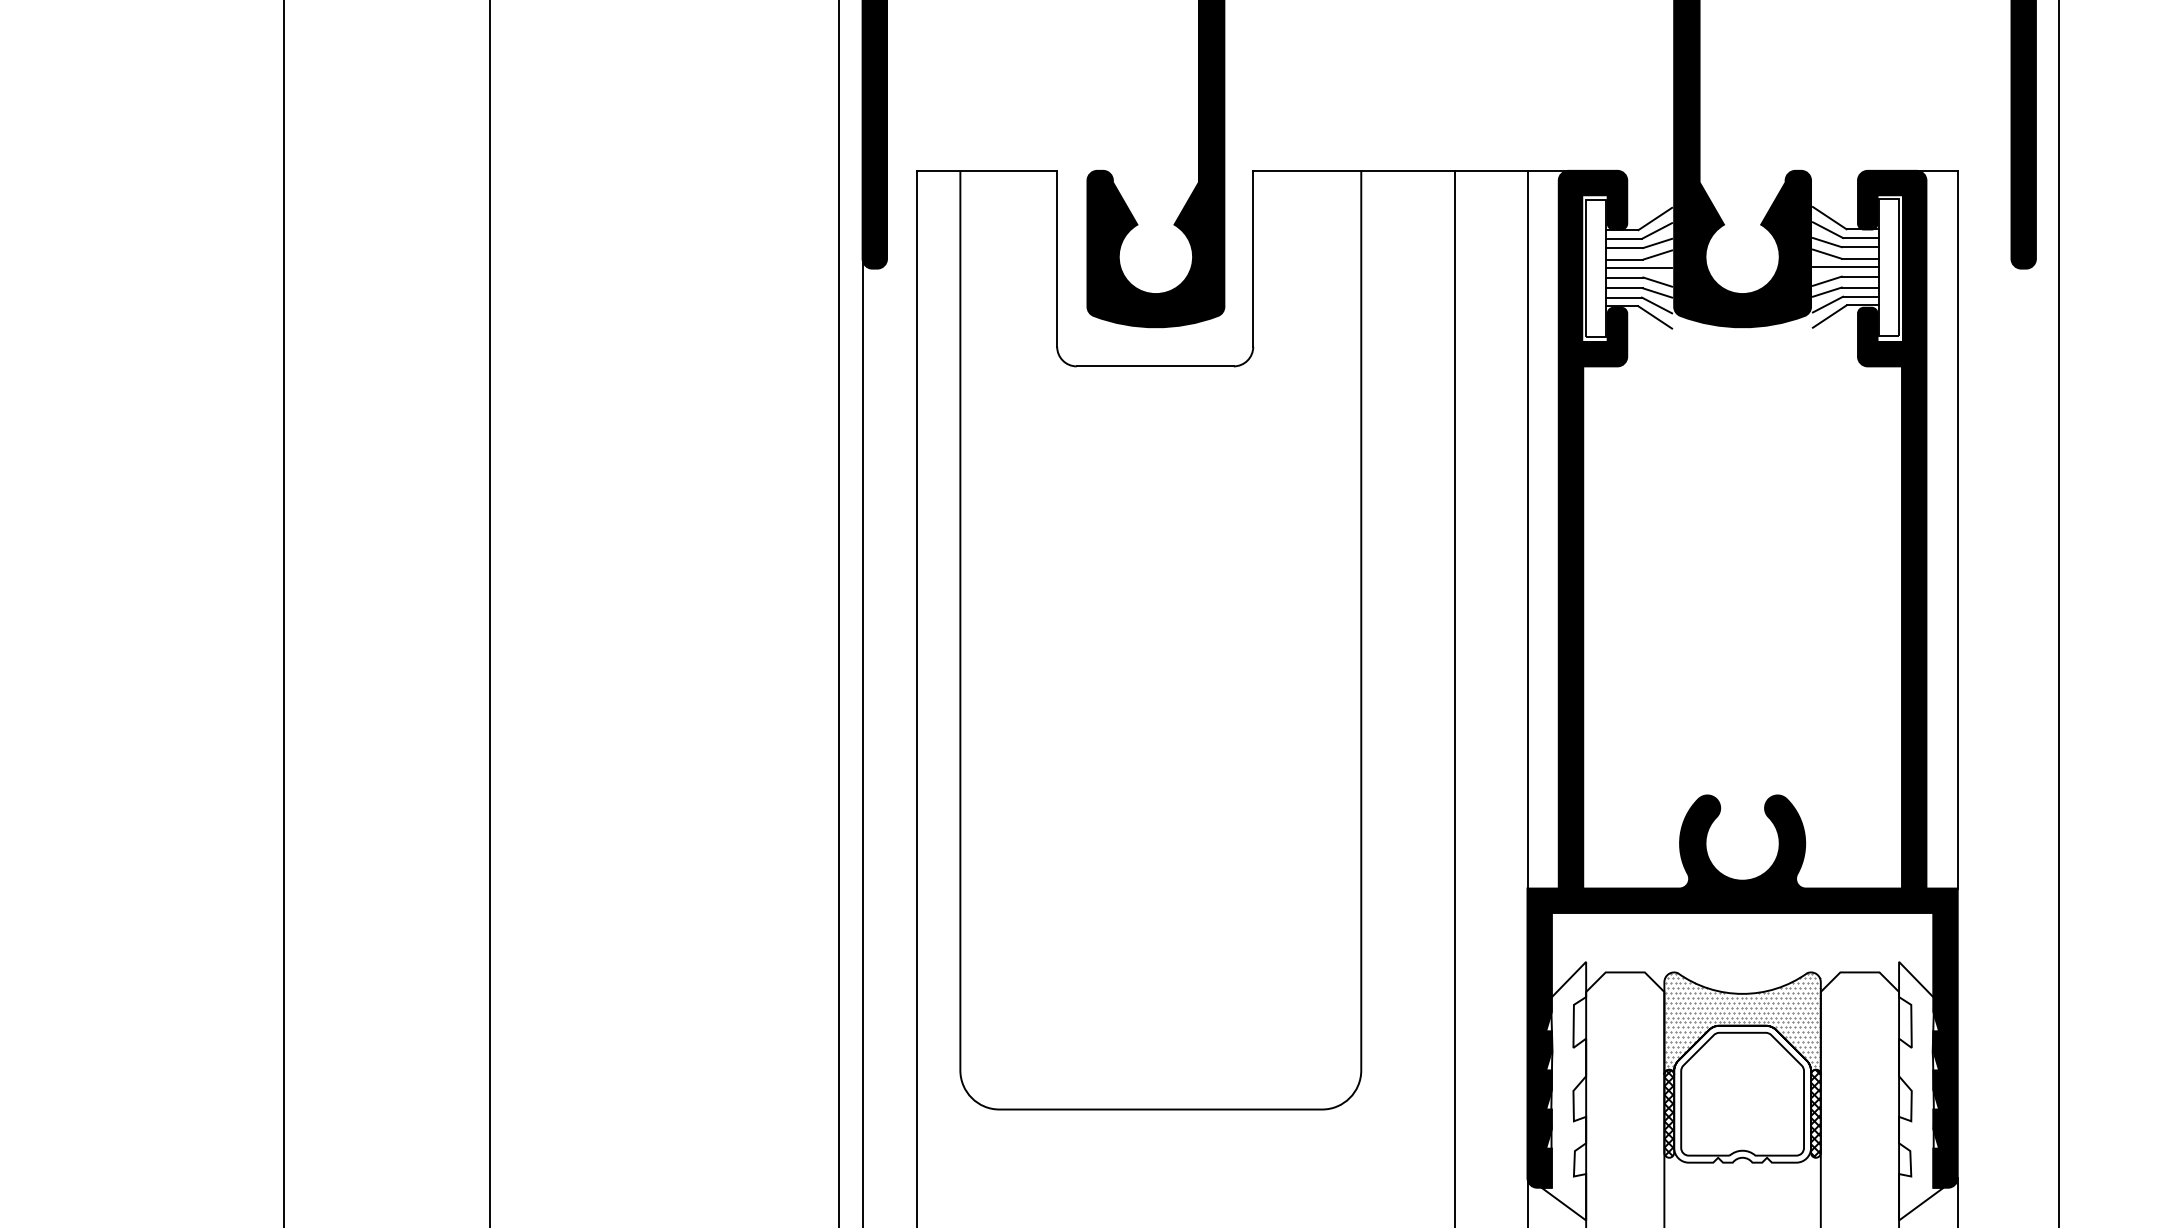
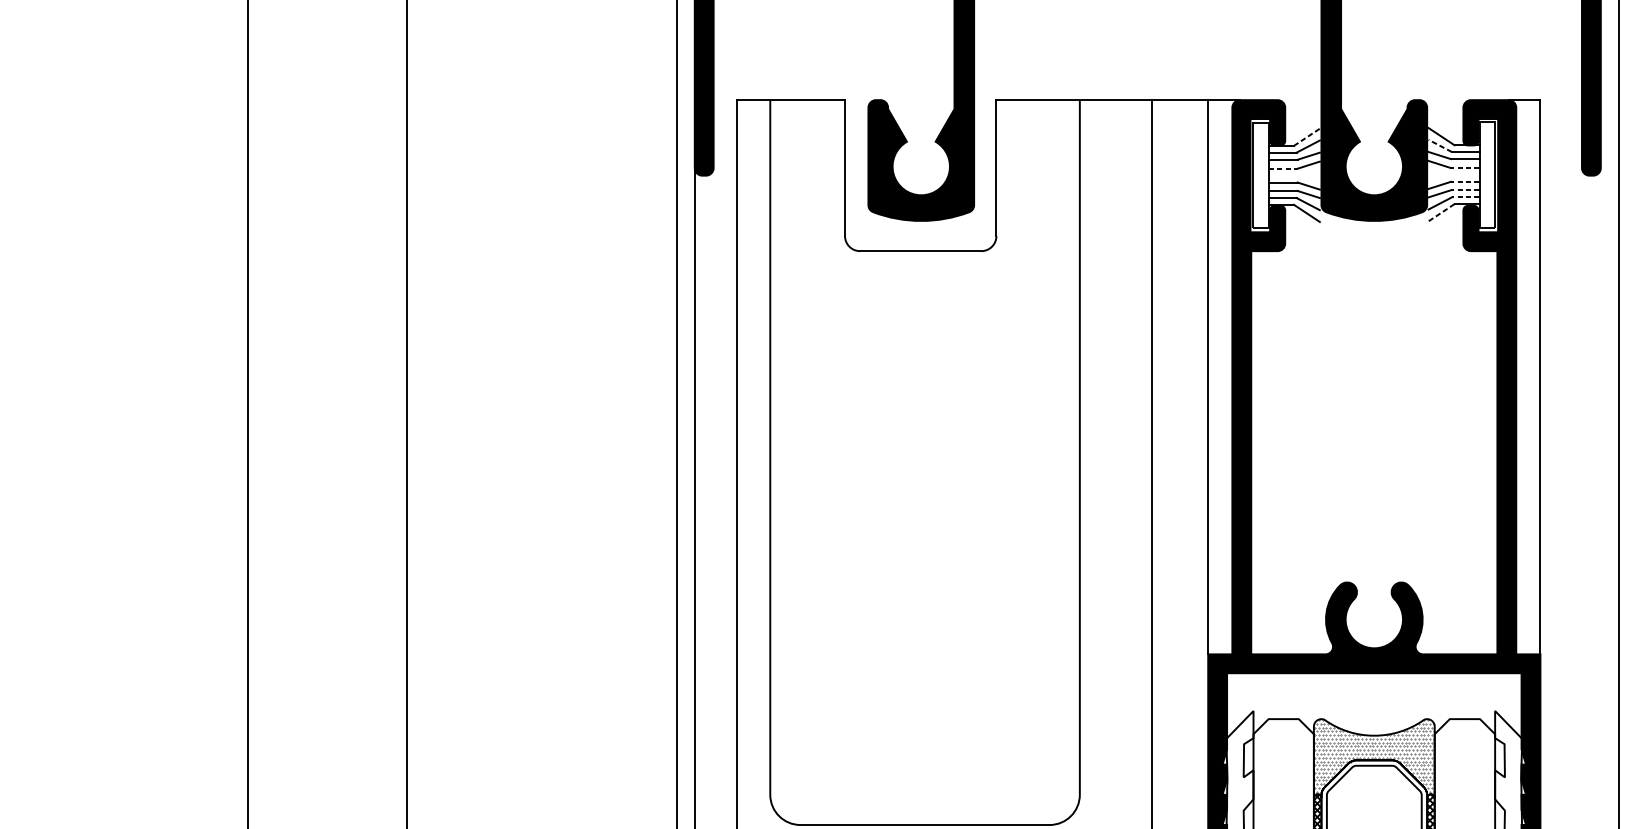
line: (1655, 218) -> (1307, 136), solid -> dashed
line: (1827, 230) -> (1439, 146), solid -> dashed
line: (1860, 258) -> (1465, 167), solid -> dashed
line: (1624, 259) -> (1283, 168), solid -> dashed
line: (1846, 267) -> (1454, 174), removed
line: (1638, 268) -> (1293, 175), removed
line: (1860, 276) -> (1465, 181), solid -> dashed
line: (1860, 287) -> (1465, 190), solid -> dashed
line: (1860, 296) -> (1465, 197), solid -> dashed
line: (1829, 316) -> (1441, 212), solid -> dashed

